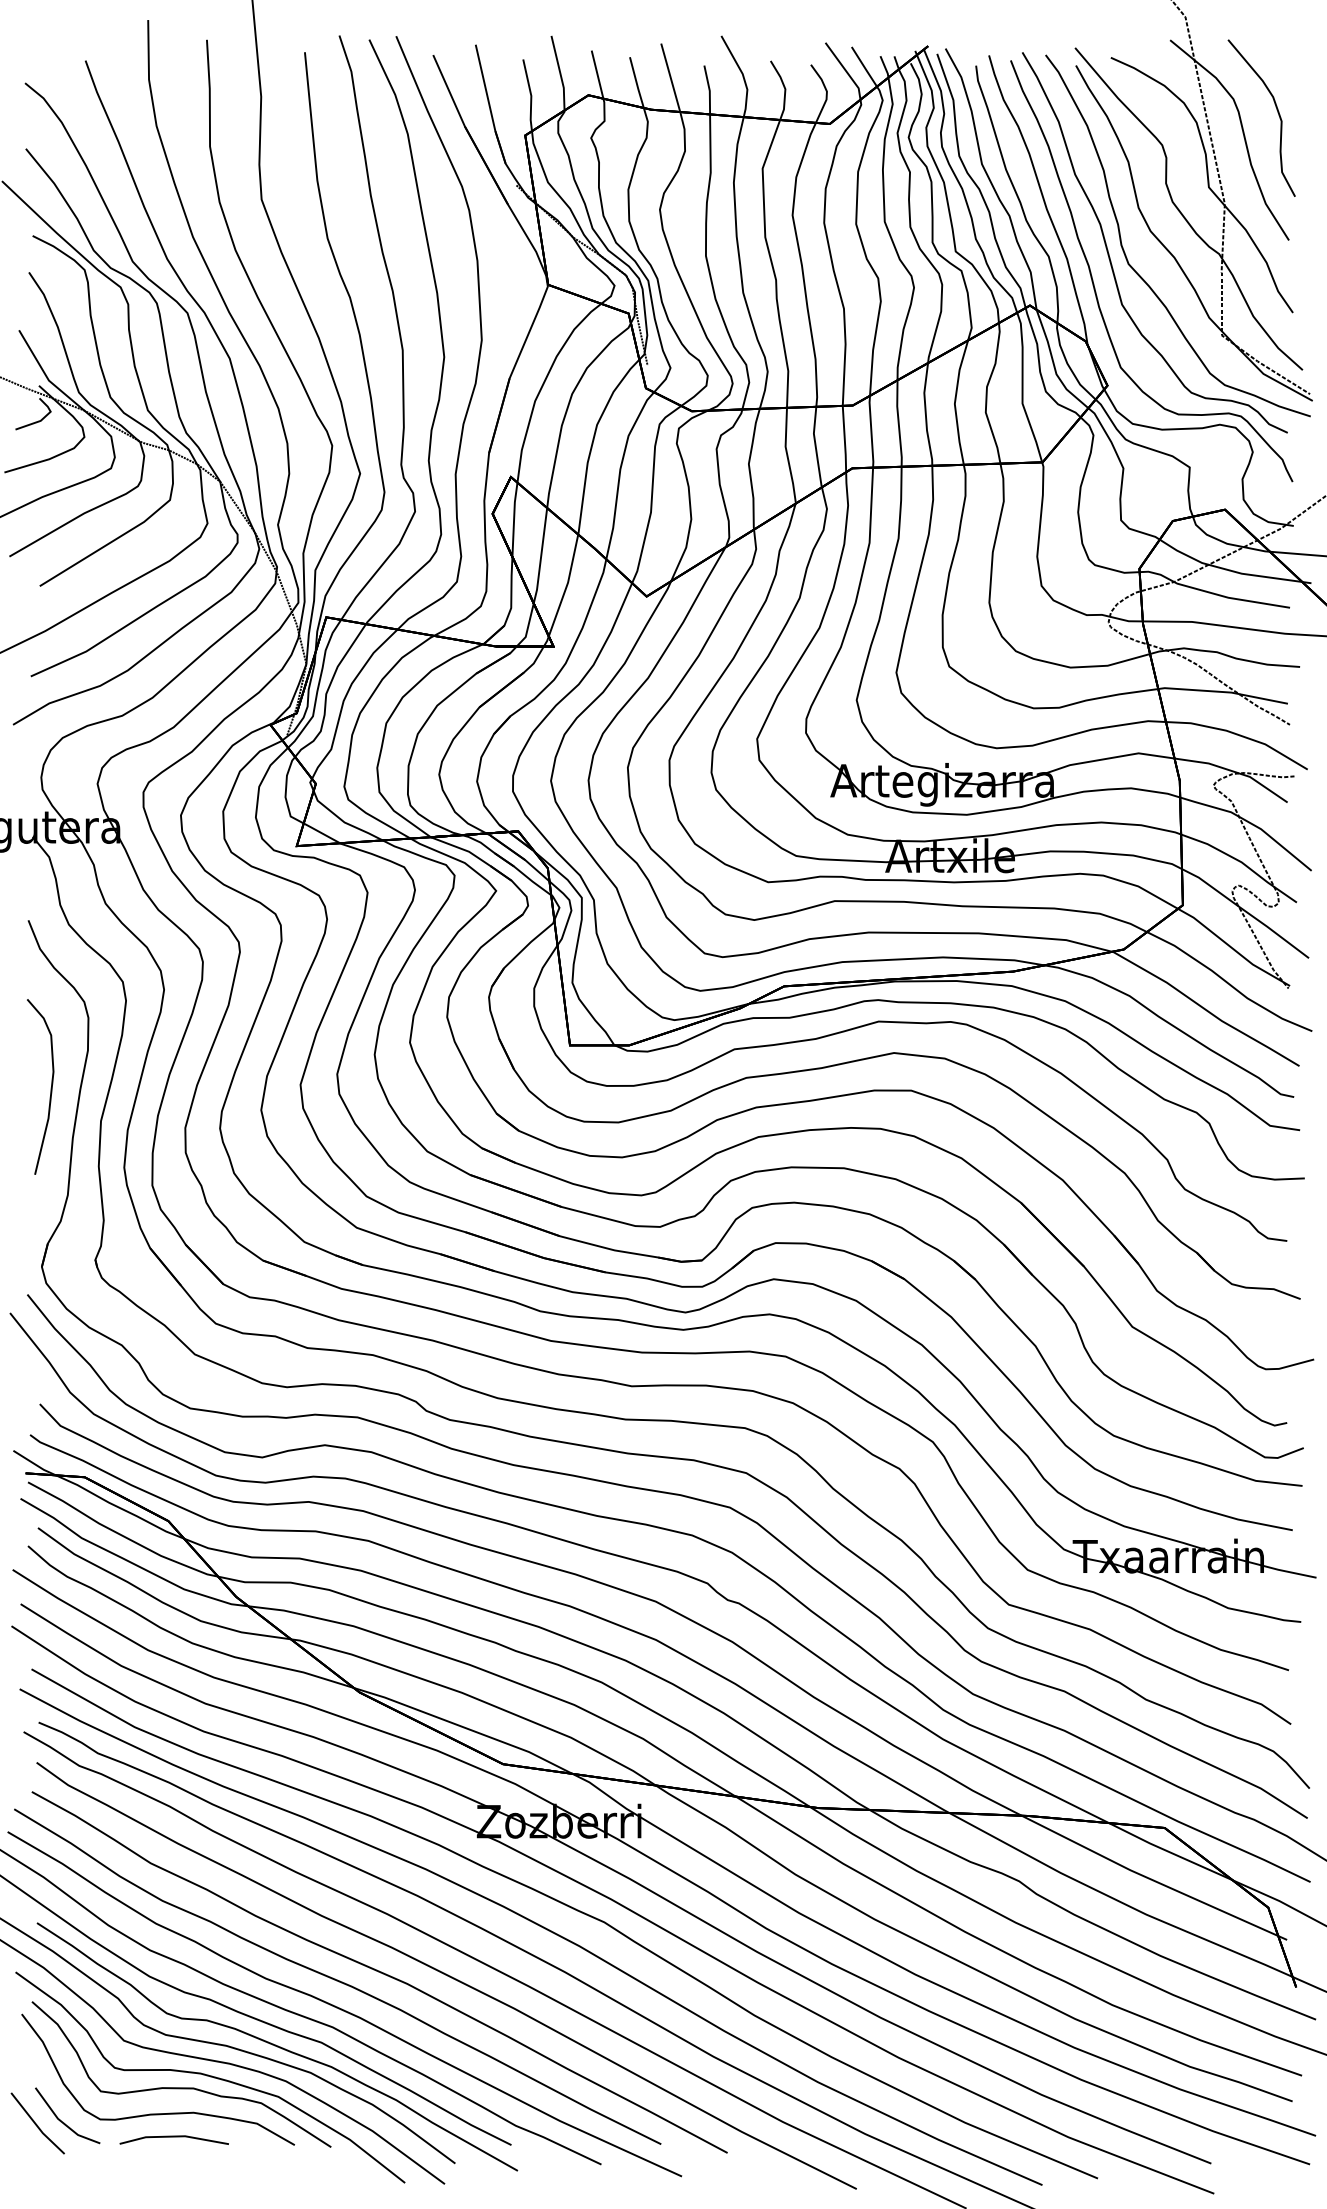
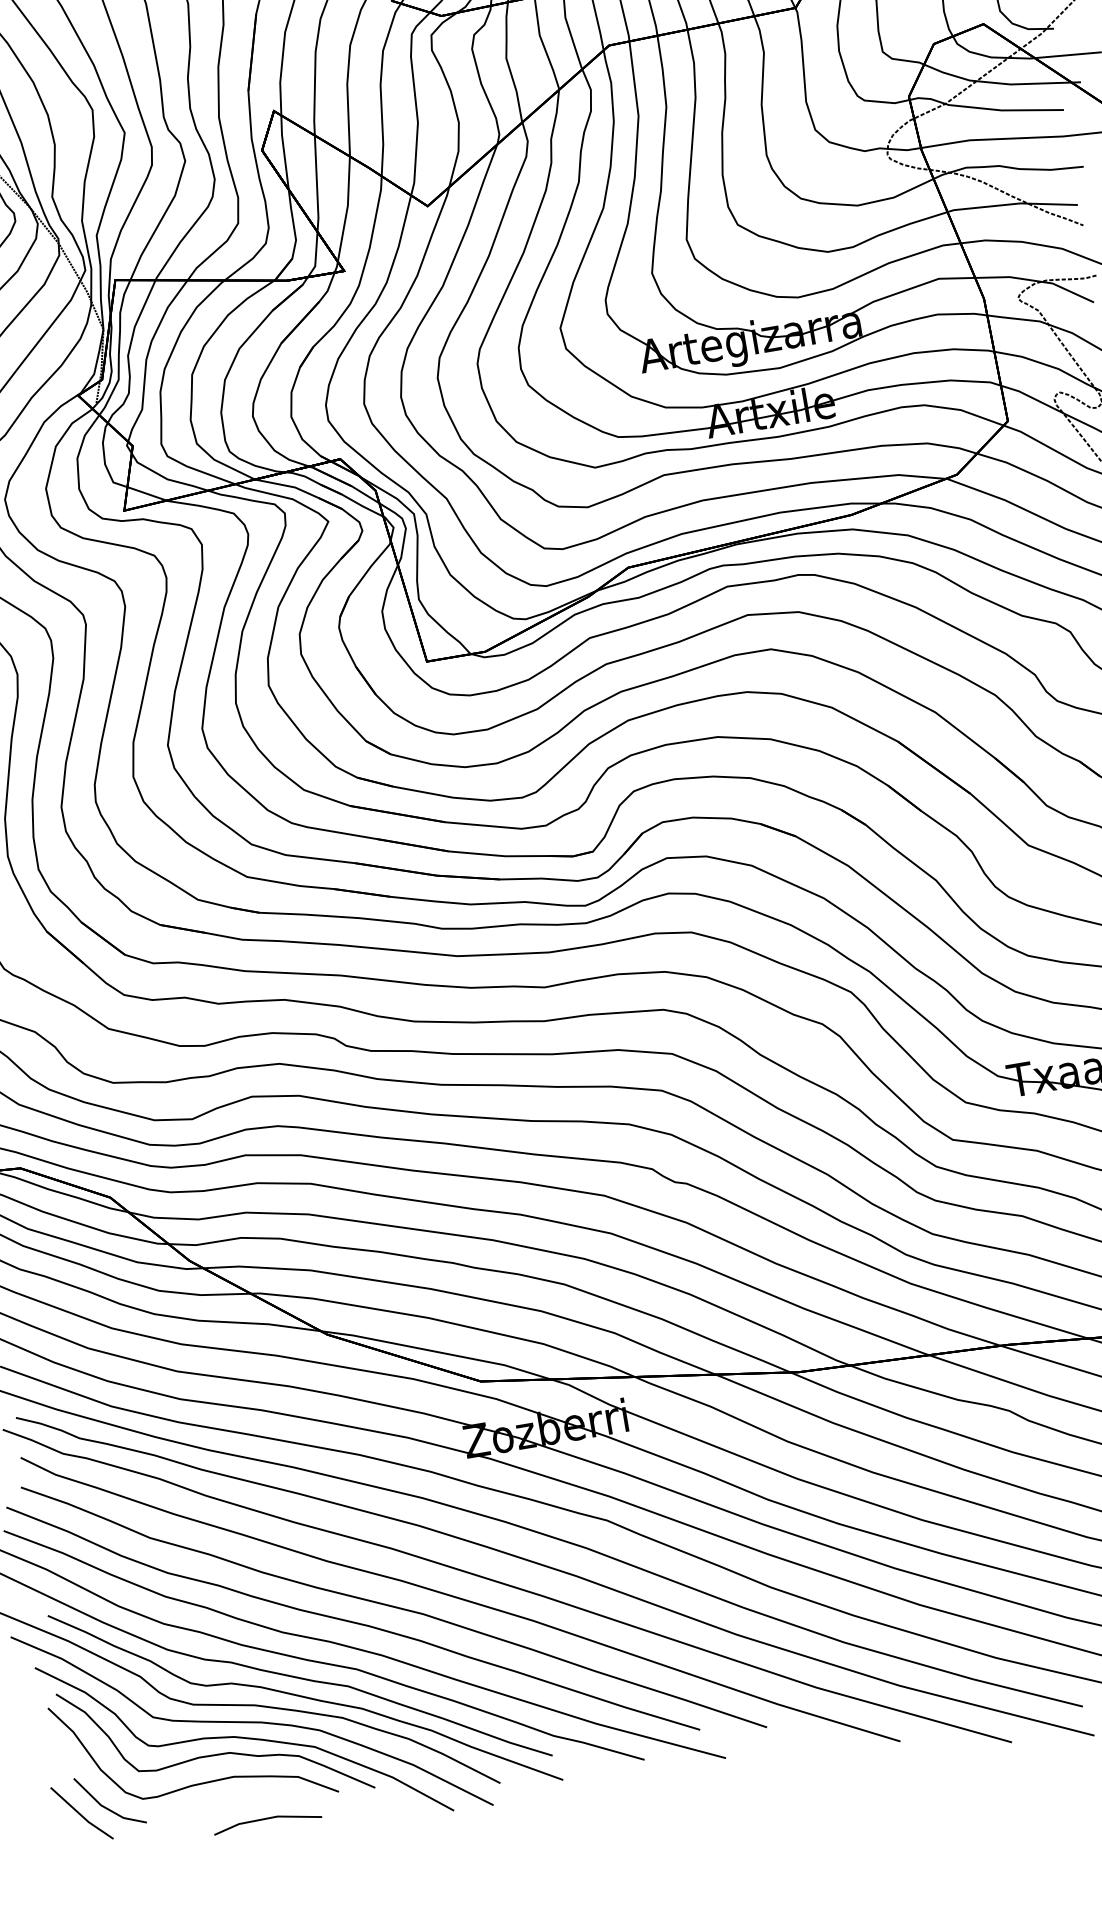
line: (173, 2137) -> (266, 1819), moved

